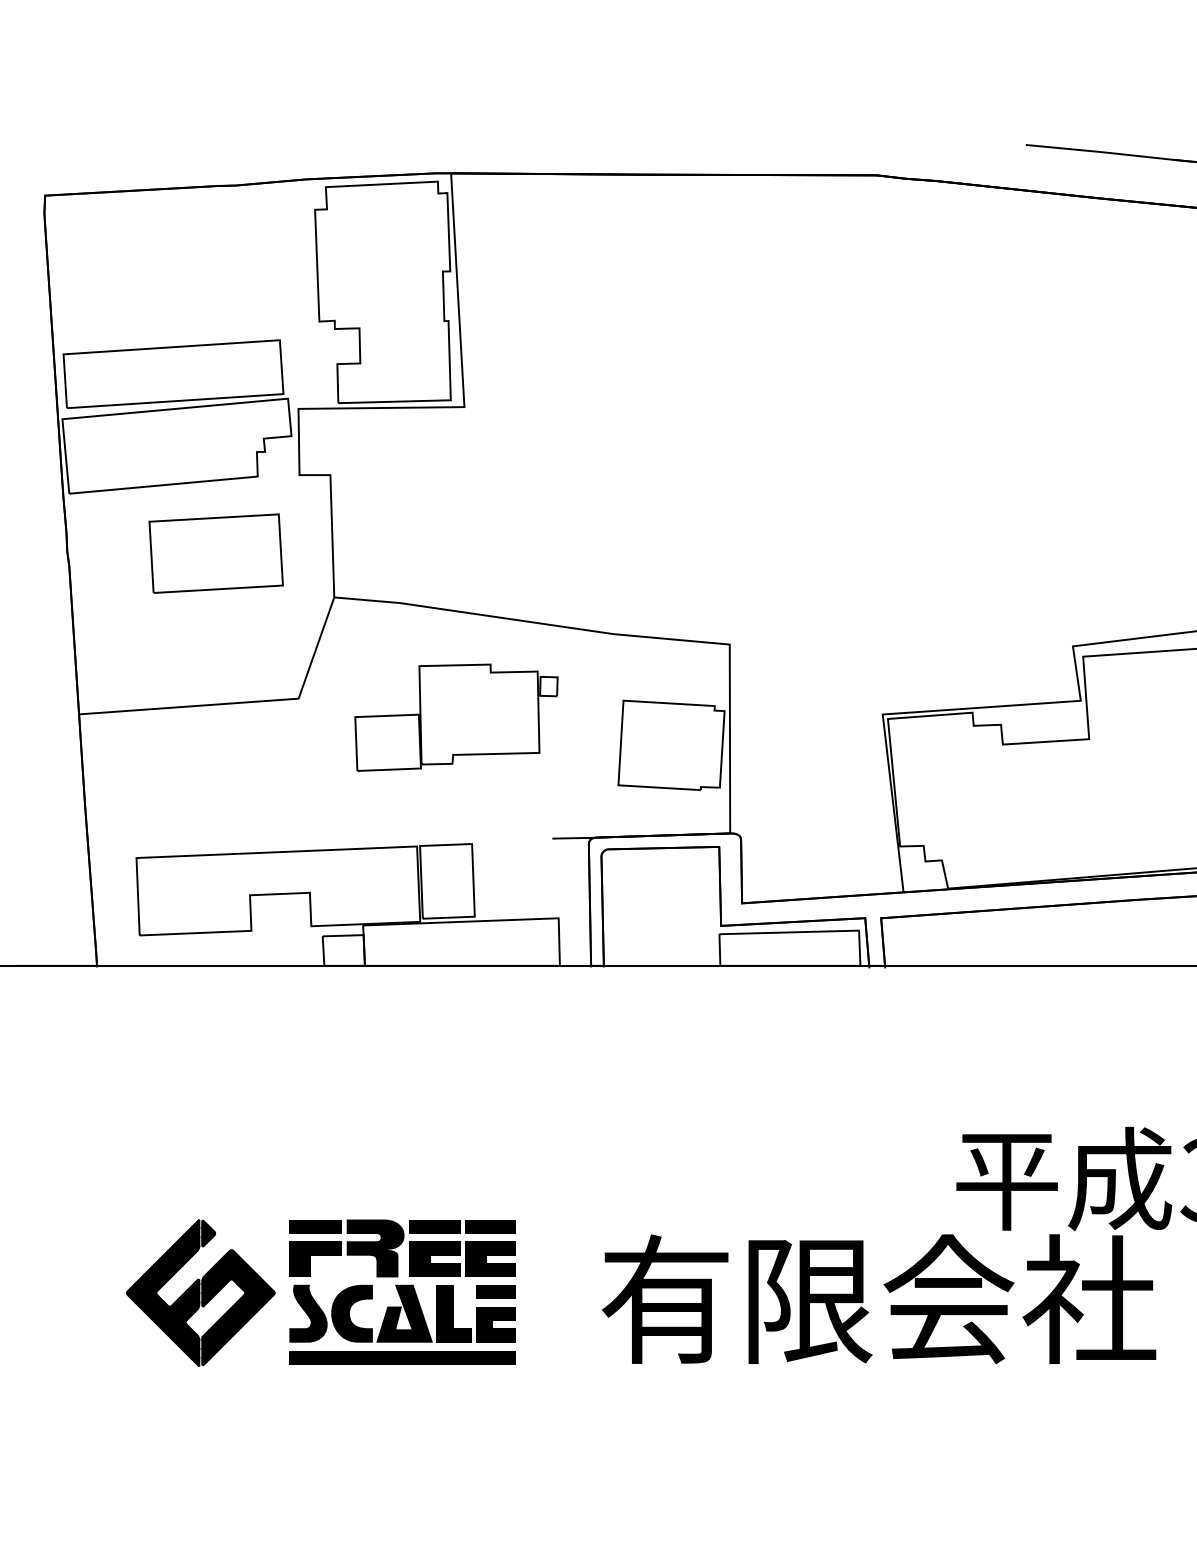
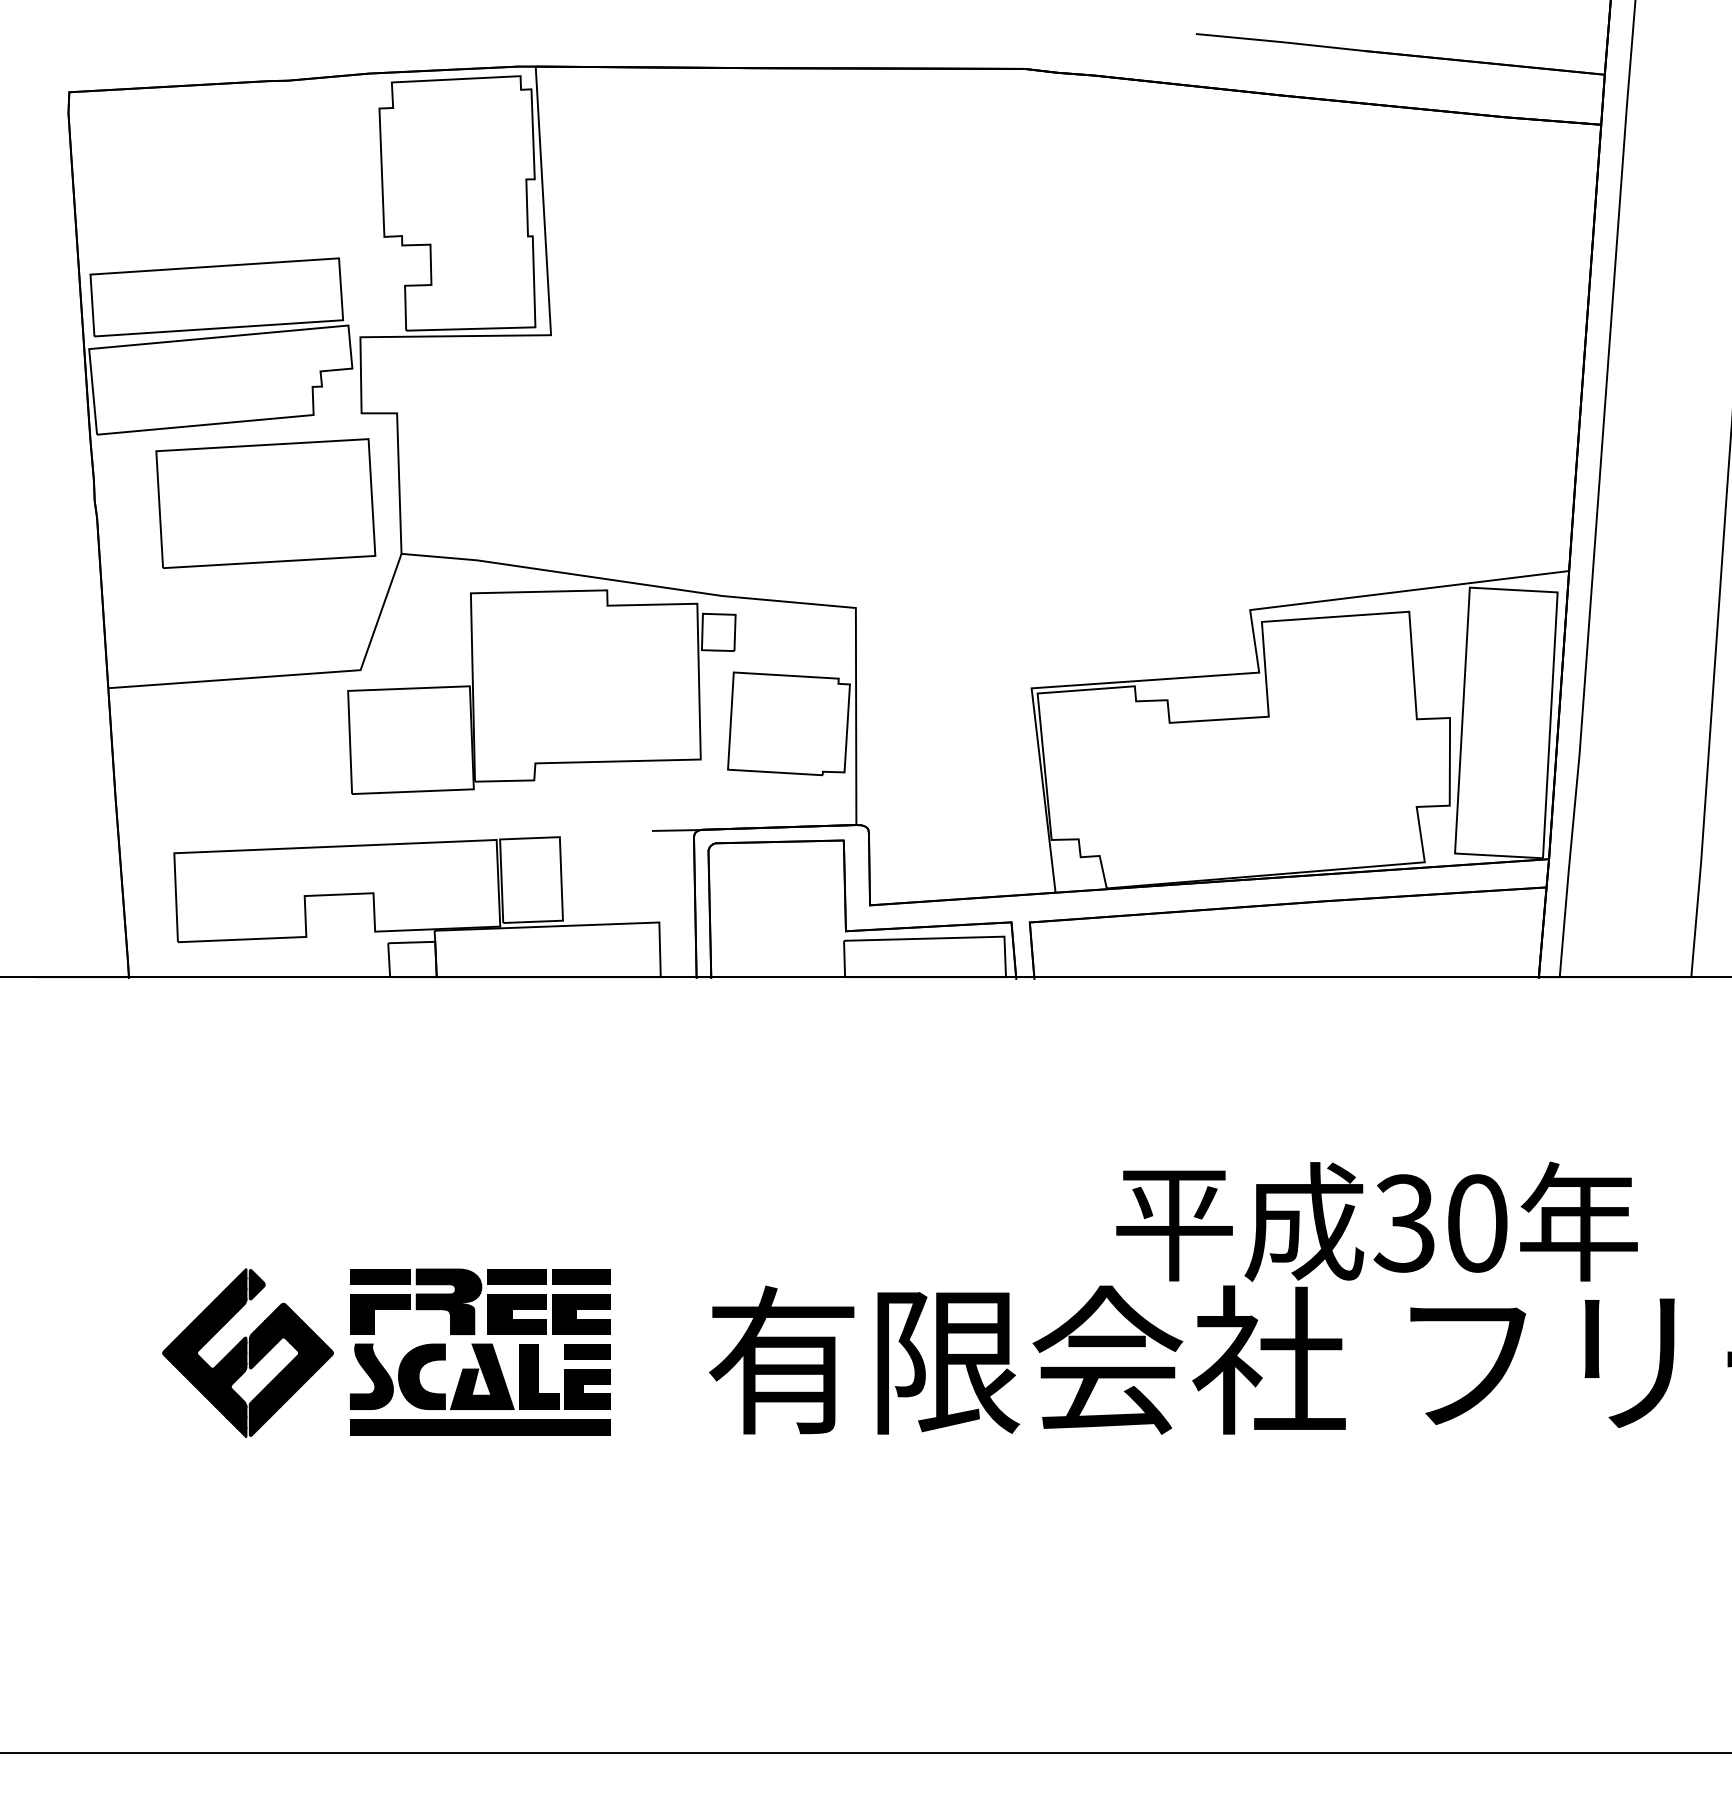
part: (215, 553) -> (265, 503), size x1.43
part: (456, 717) -> (541, 691), size x1.67

